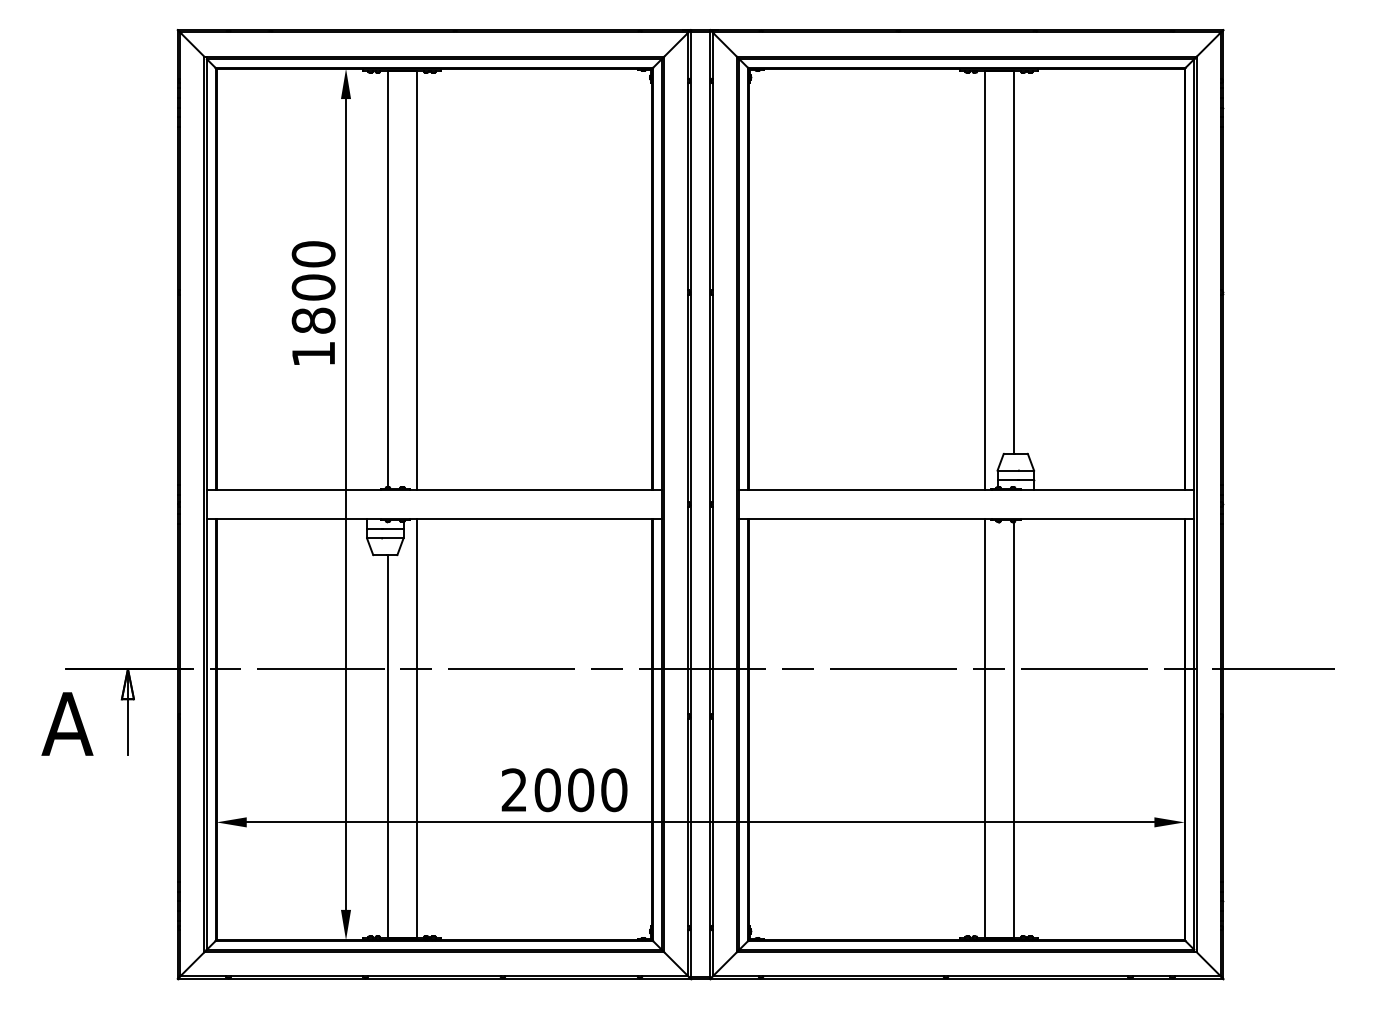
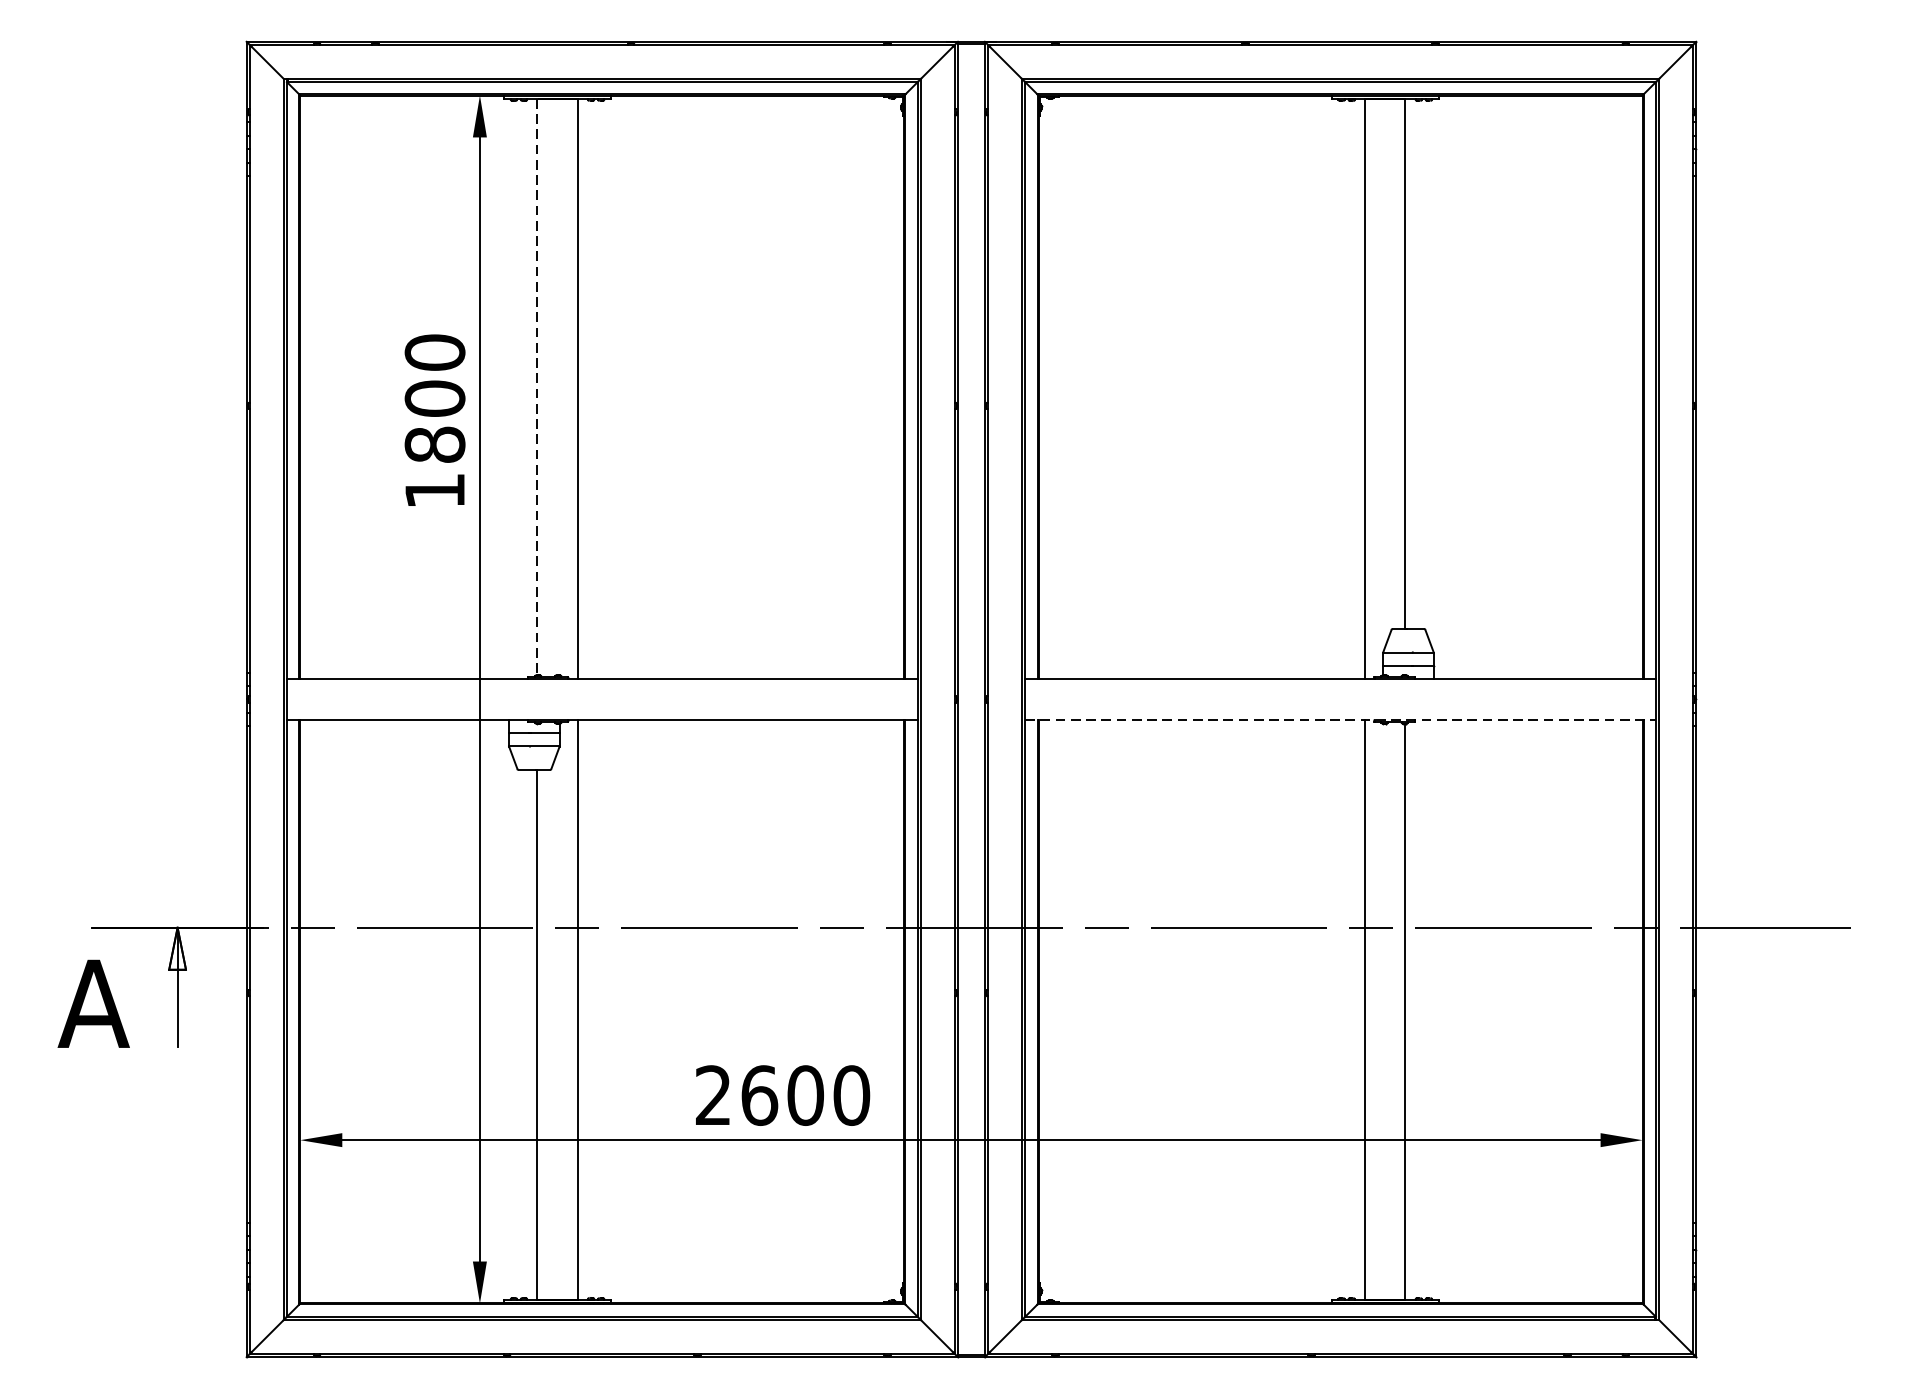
line: (387, 279) -> (537, 387), solid -> dashed
line: (966, 519) -> (1340, 720), solid -> dashed
text: (547, 789) -> (759, 1094), 2000 -> 2600

